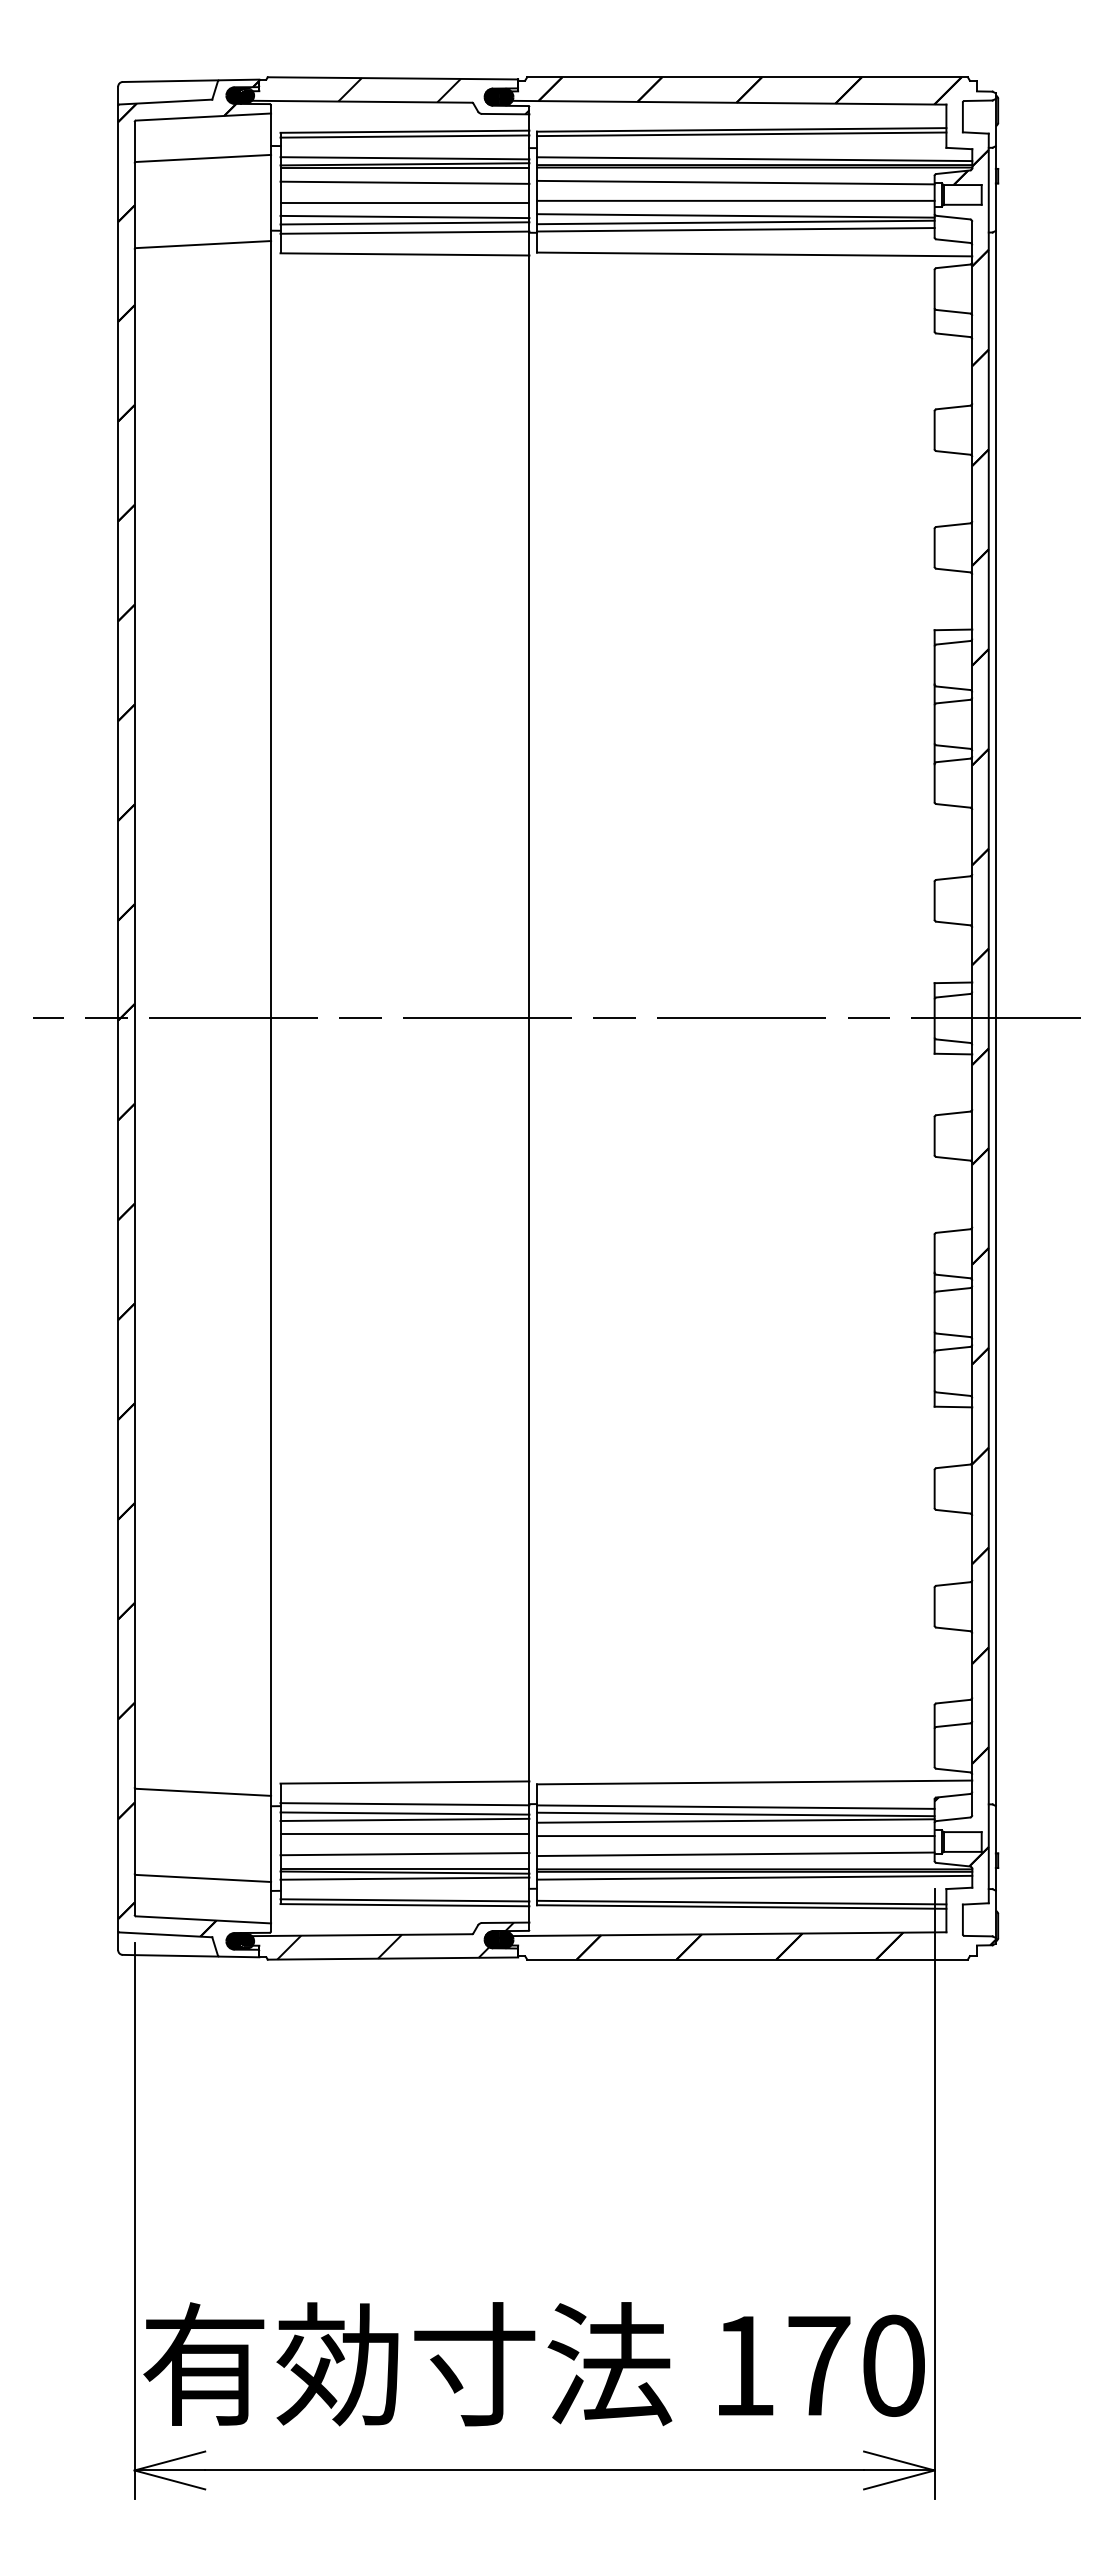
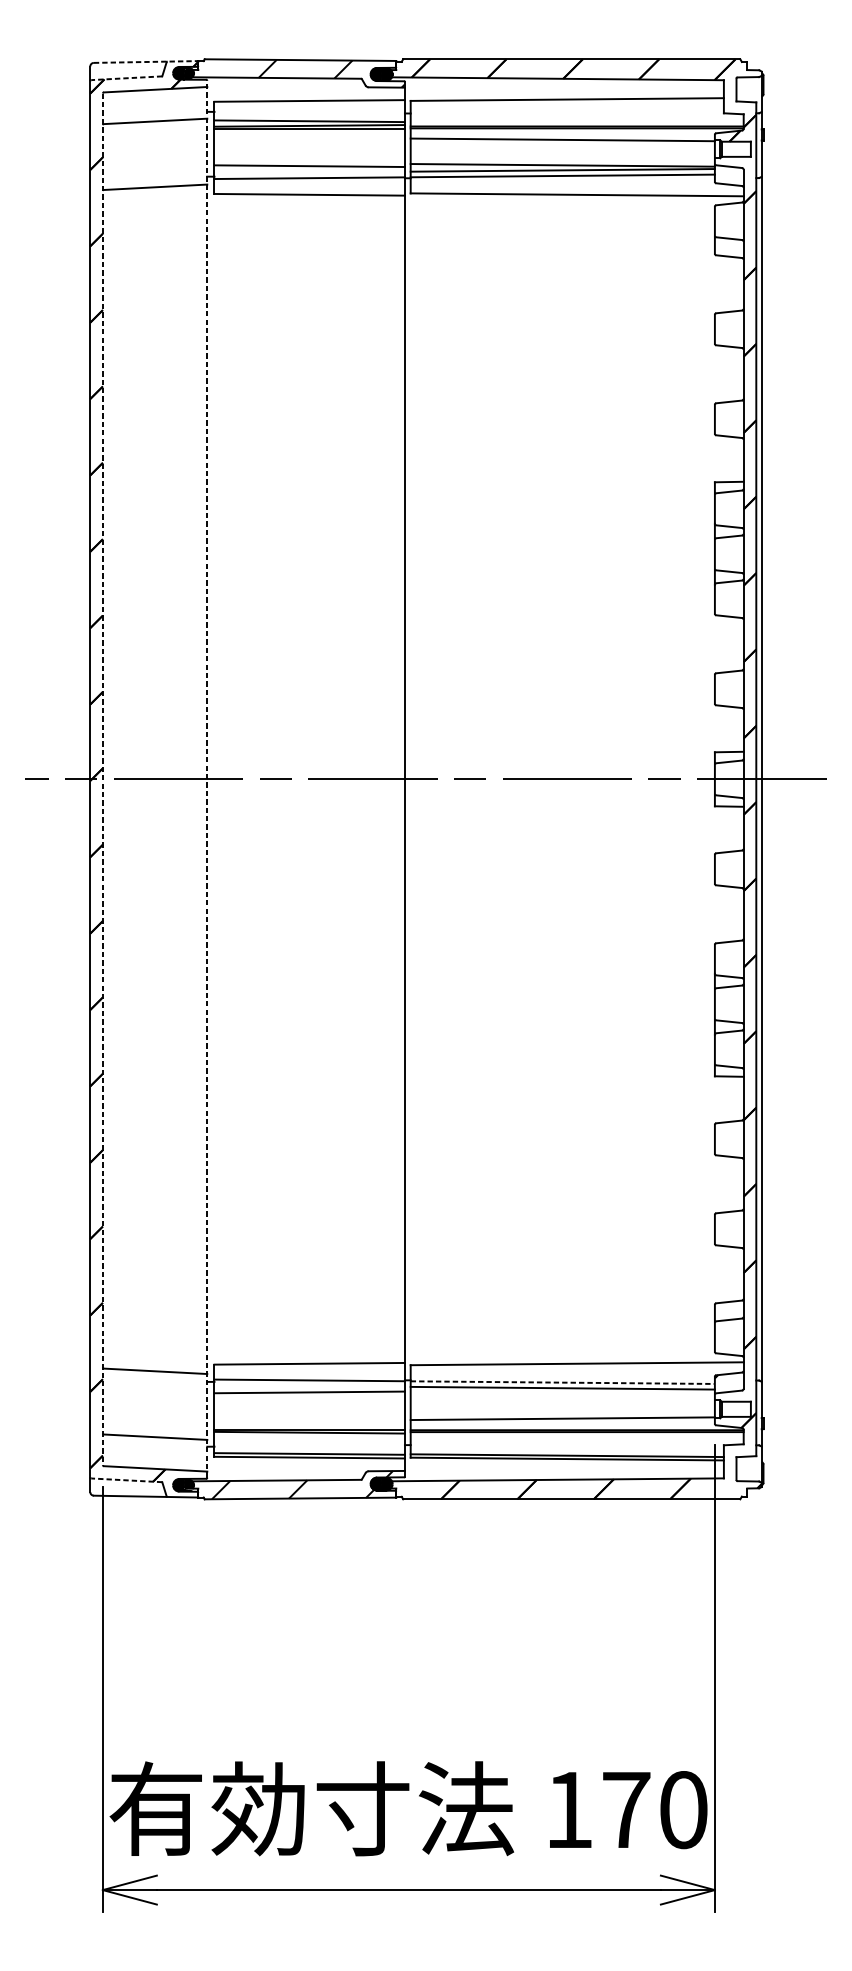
line: (191, 80) -> (146, 61), solid -> dashed
line: (165, 102) -> (126, 78), solid -> dashed
line: (741, 134) -> (567, 103), removed
line: (404, 136) -> (309, 104), removed
line: (754, 159) -> (577, 122), removed
line: (404, 182) -> (309, 139), removed
line: (735, 200) -> (562, 153), removed
line: (404, 202) -> (309, 155), removed
line: (404, 223) -> (309, 171), removed
line: (134, 1018) -> (102, 779), solid -> dashed
line: (271, 1018) -> (207, 779), solid -> dashed
line: (735, 1807) -> (562, 1382), solid -> dashed
line: (404, 1813) -> (309, 1387), removed
line: (735, 1820) -> (562, 1392), removed
line: (404, 1834) -> (309, 1403), removed
line: (735, 1836) -> (562, 1405), removed
line: (404, 1854) -> (309, 1418), removed
line: (754, 1877) -> (577, 1436), removed
line: (404, 1878) -> (309, 1437), removed
line: (165, 1934) -> (126, 1480), solid -> dashed

